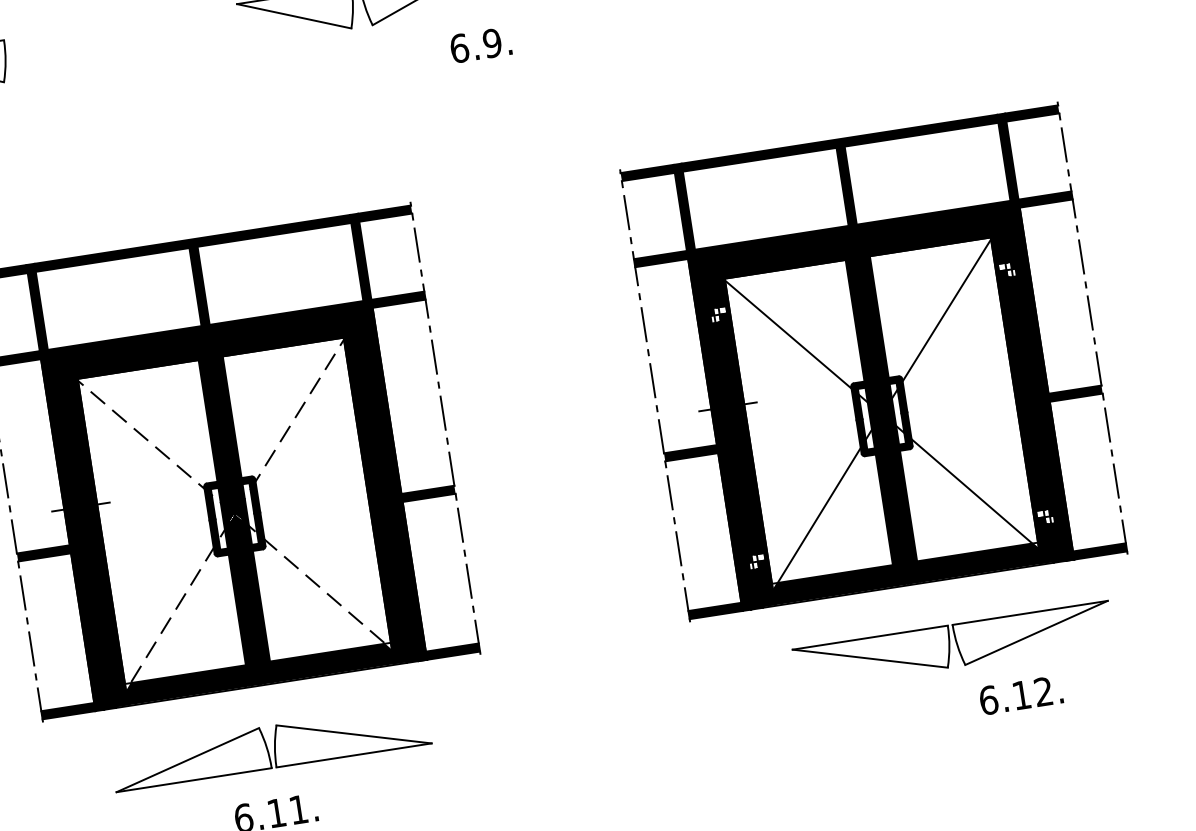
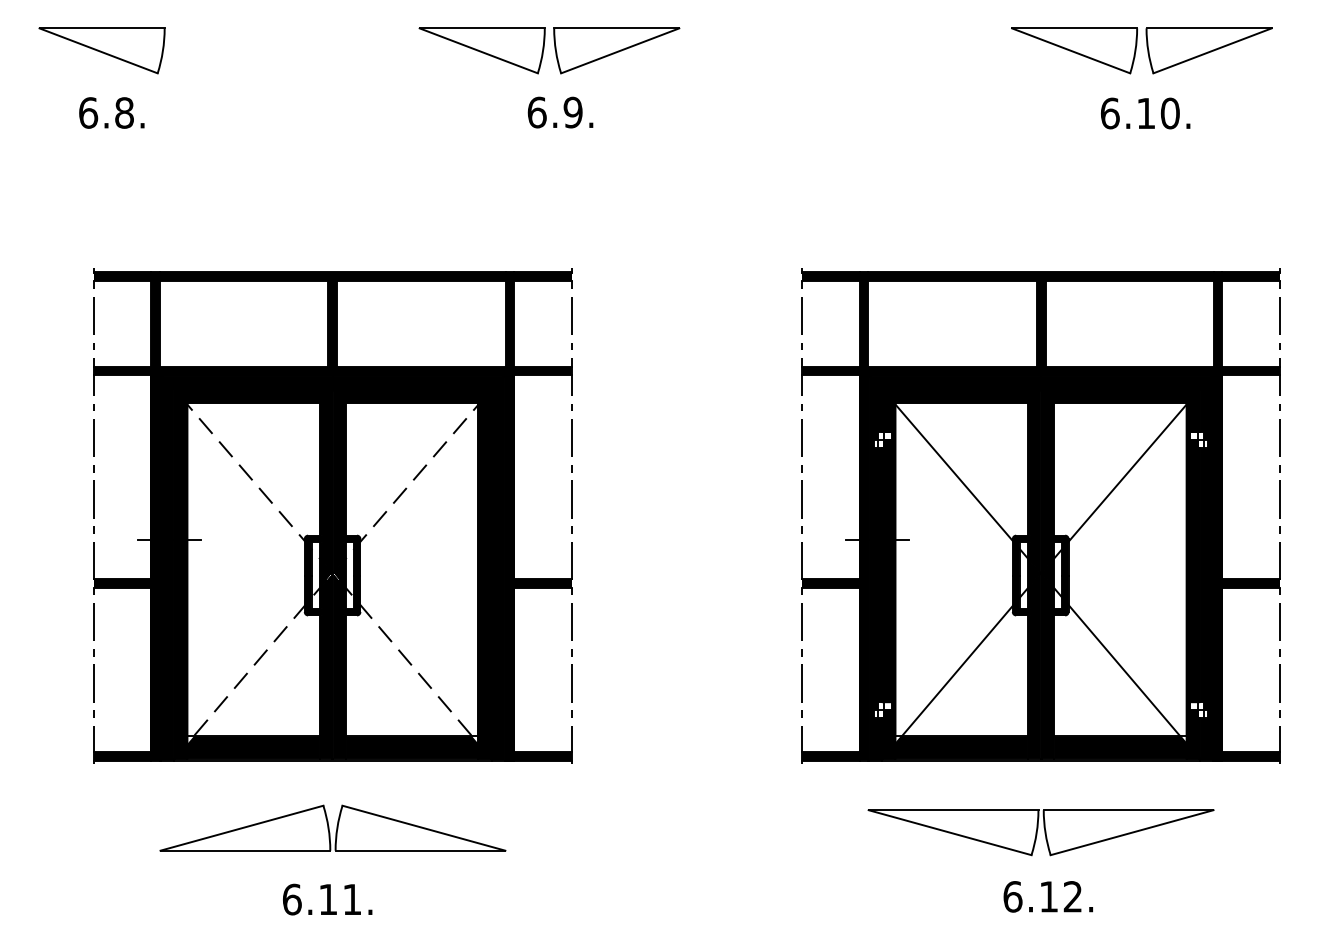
text: (480, 45) -> (560, 112), moved
part: (952, 645) -> (1040, 832), moved
text: (1020, 695) -> (1047, 896), moved

